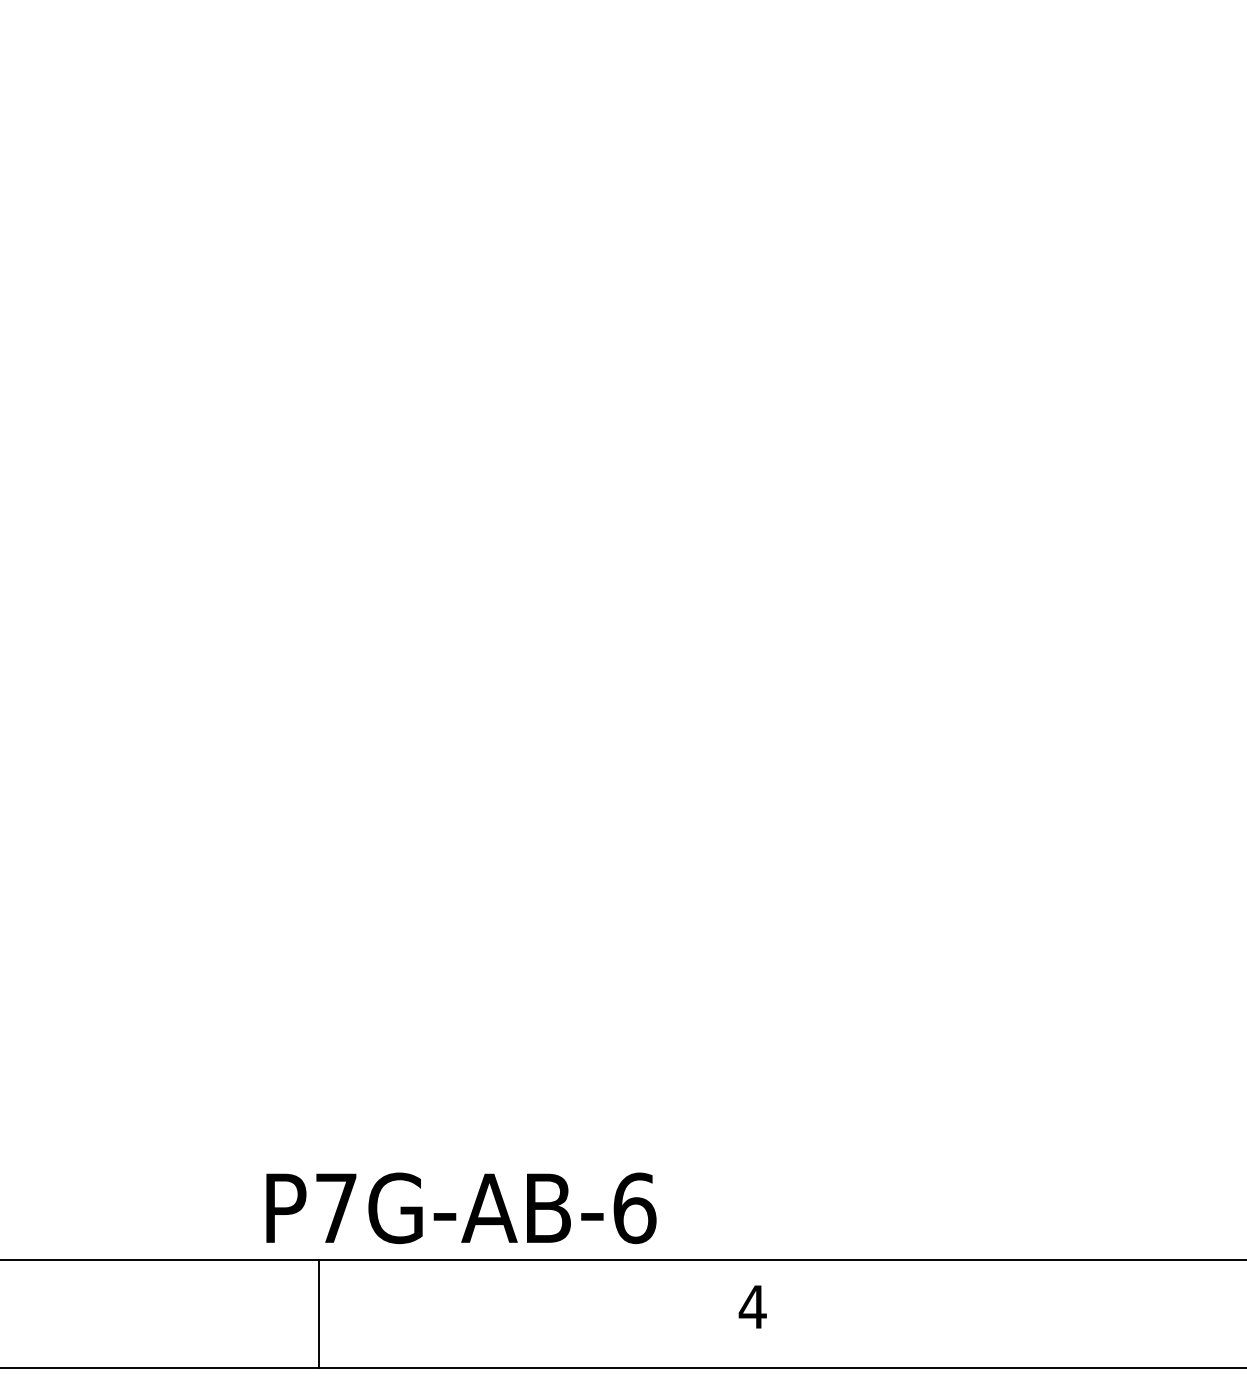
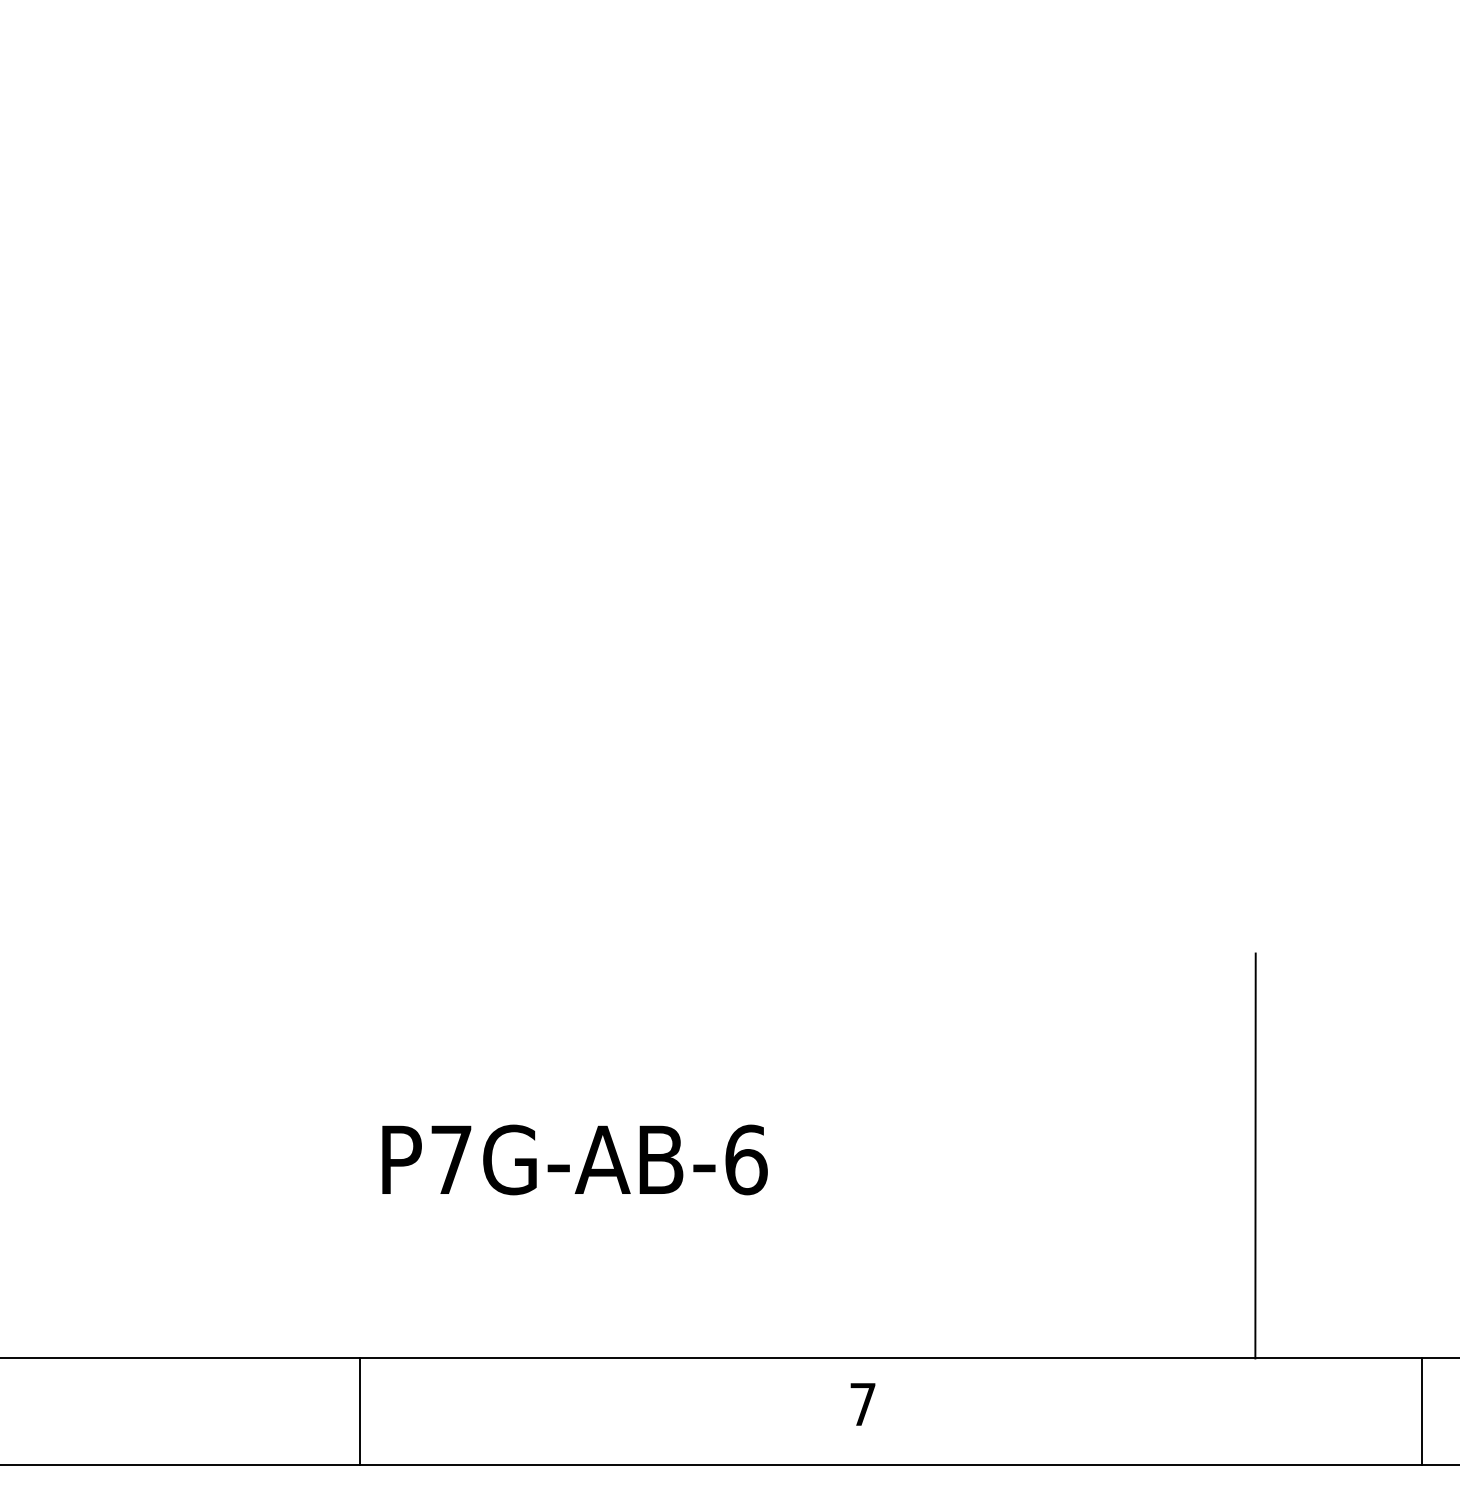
line: (1150, 1055) -> (1255, 1155), added
text: (460, 1207) -> (574, 1159), moved
text: (752, 1307) -> (862, 1404), 4 -> 7
line: (318, 1314) -> (359, 1411), moved

